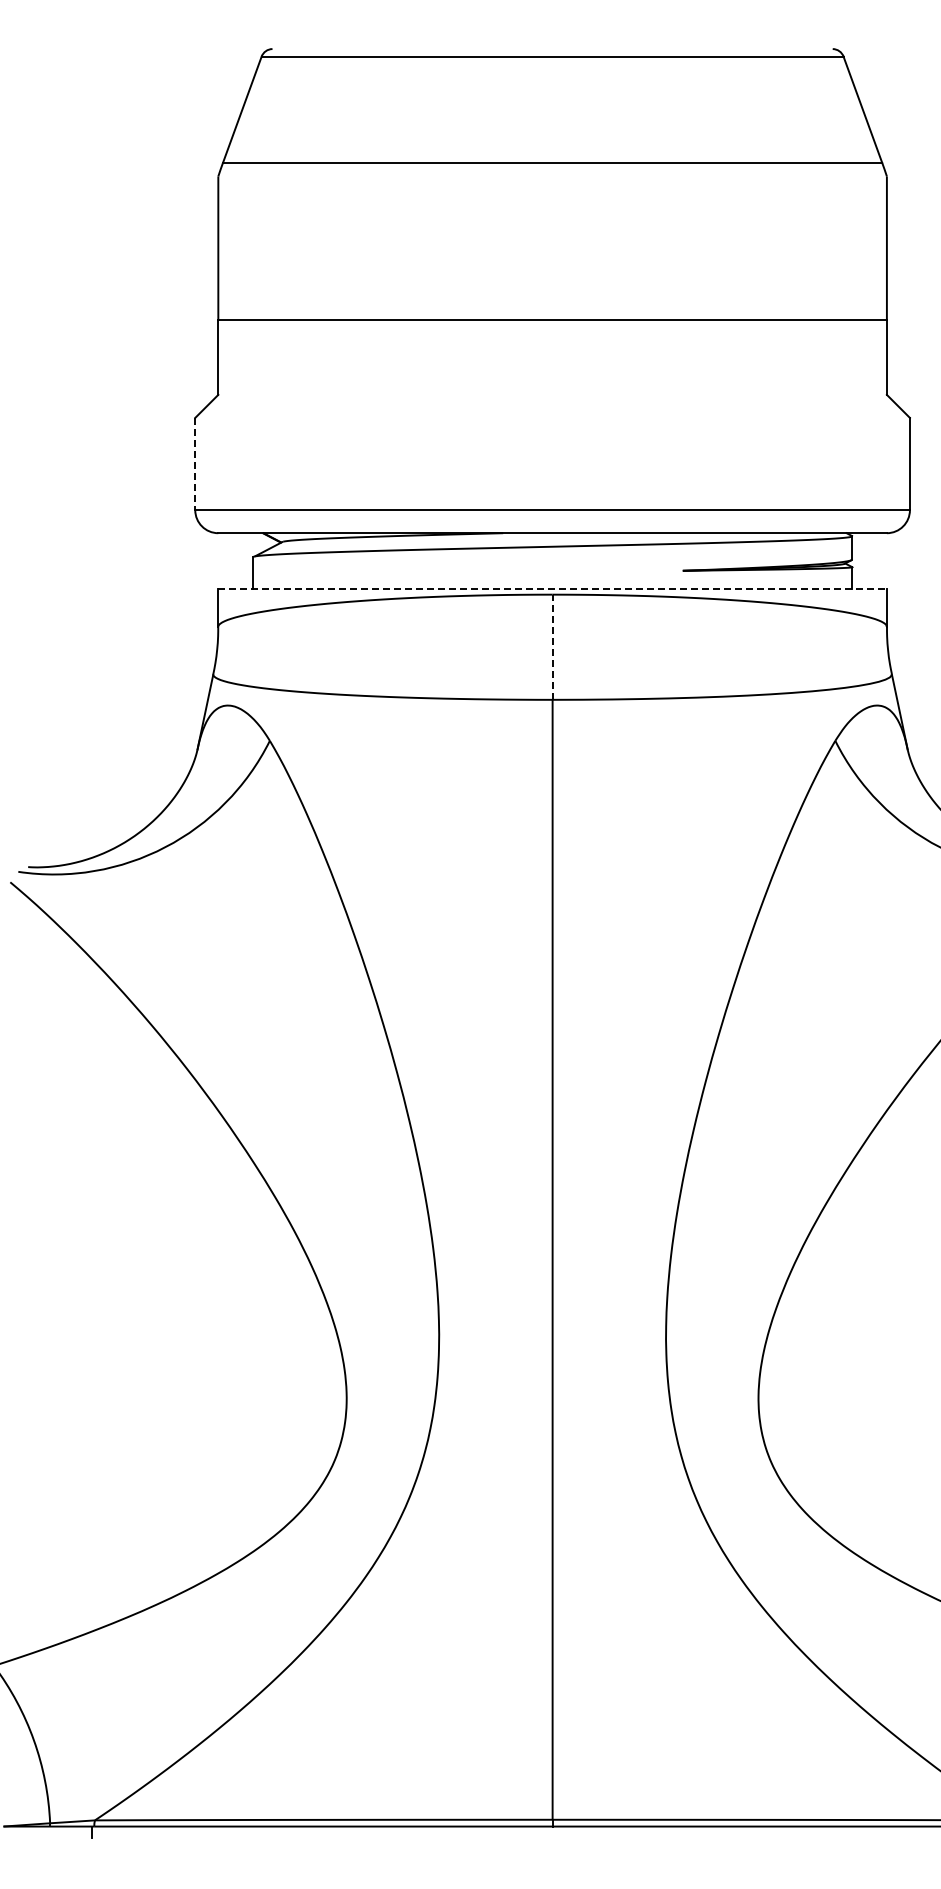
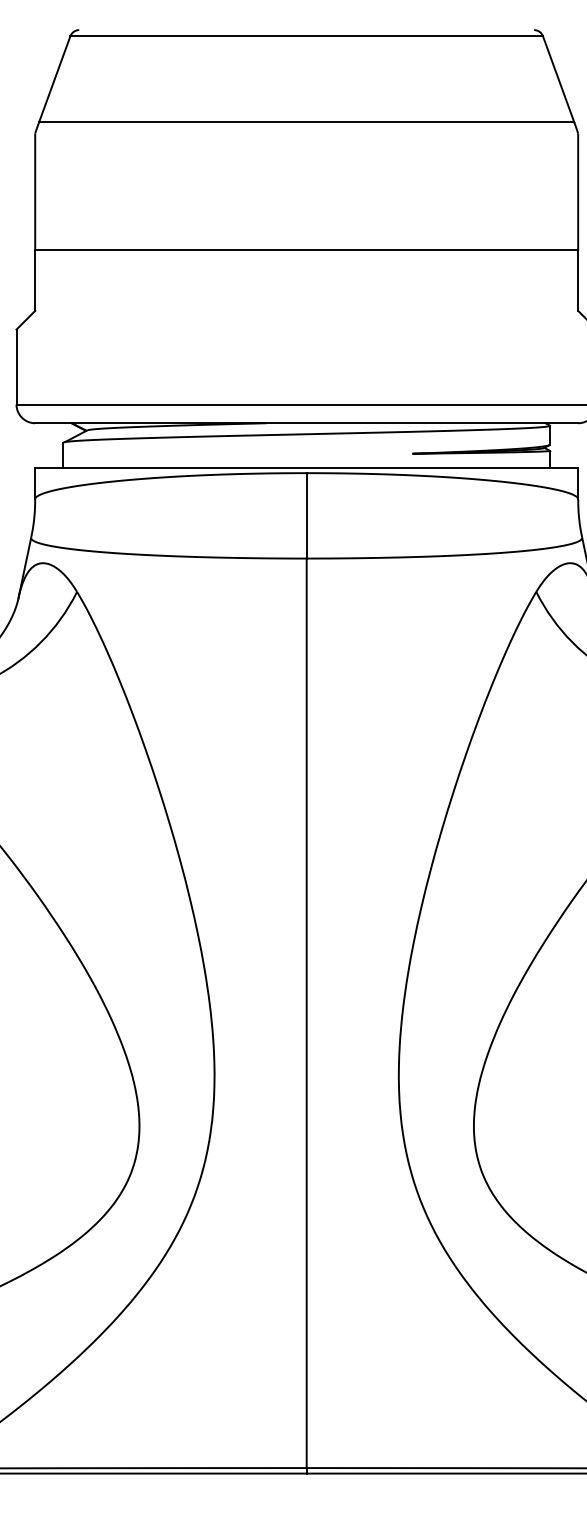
line: (195, 464) -> (16, 367), dashed -> solid
line: (553, 588) -> (307, 468), dashed -> solid
line: (552, 647) -> (306, 516), dashed -> solid

